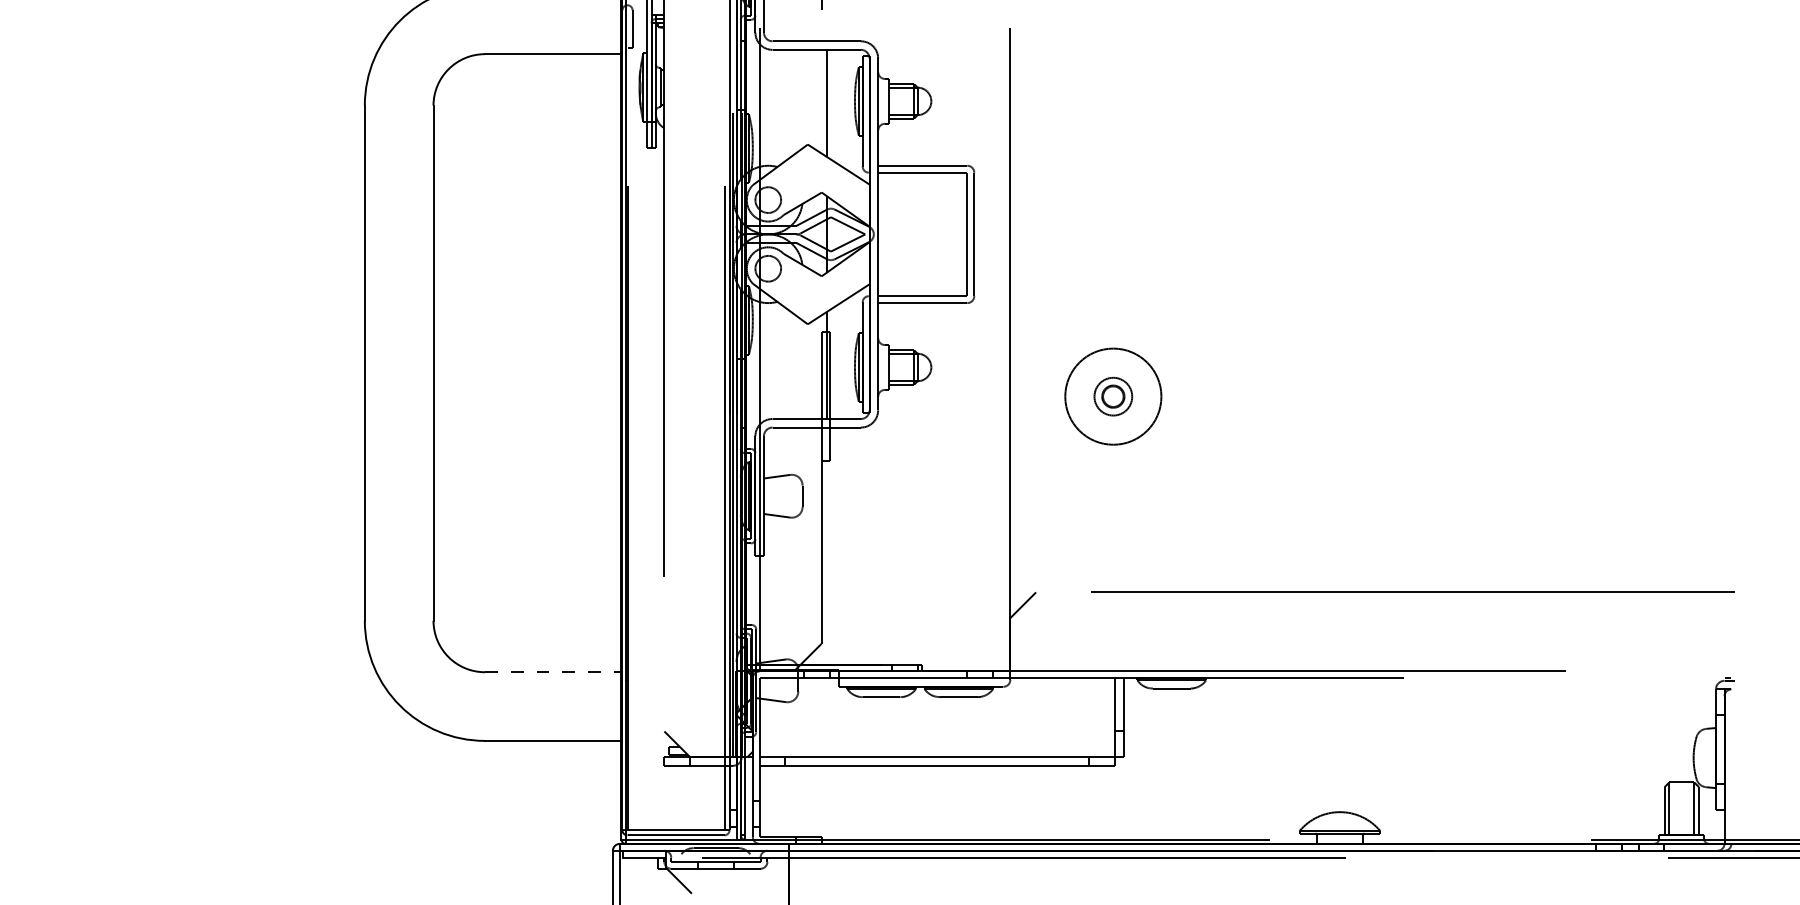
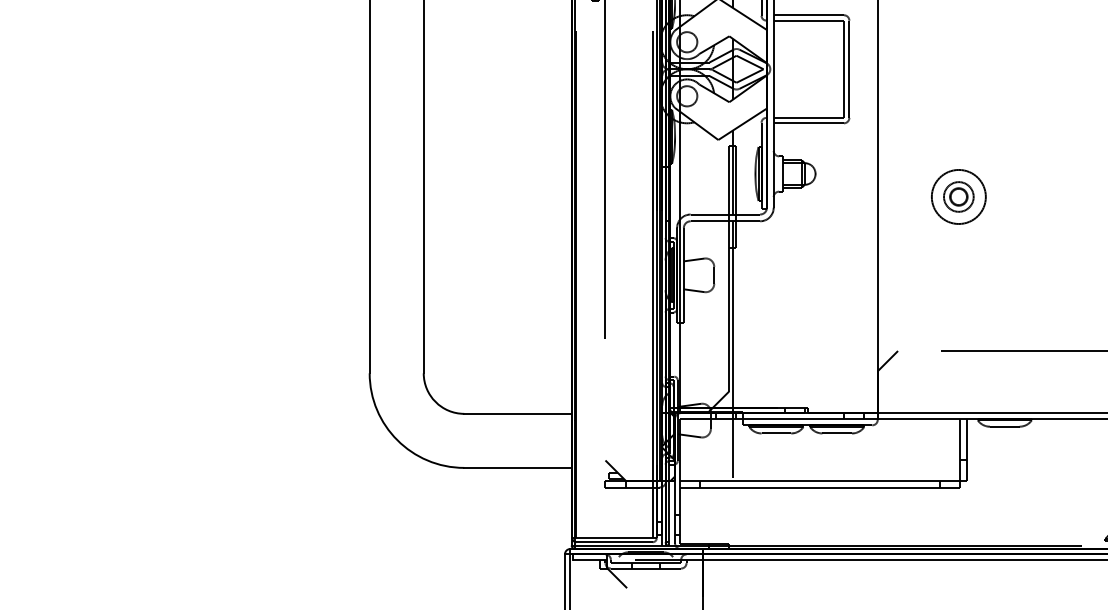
circle: (1113, 396) -> (958, 196), size x0.71
line: (826, 590) -> (733, 349), added
line: (553, 672) -> (518, 414), dashed -> solid

